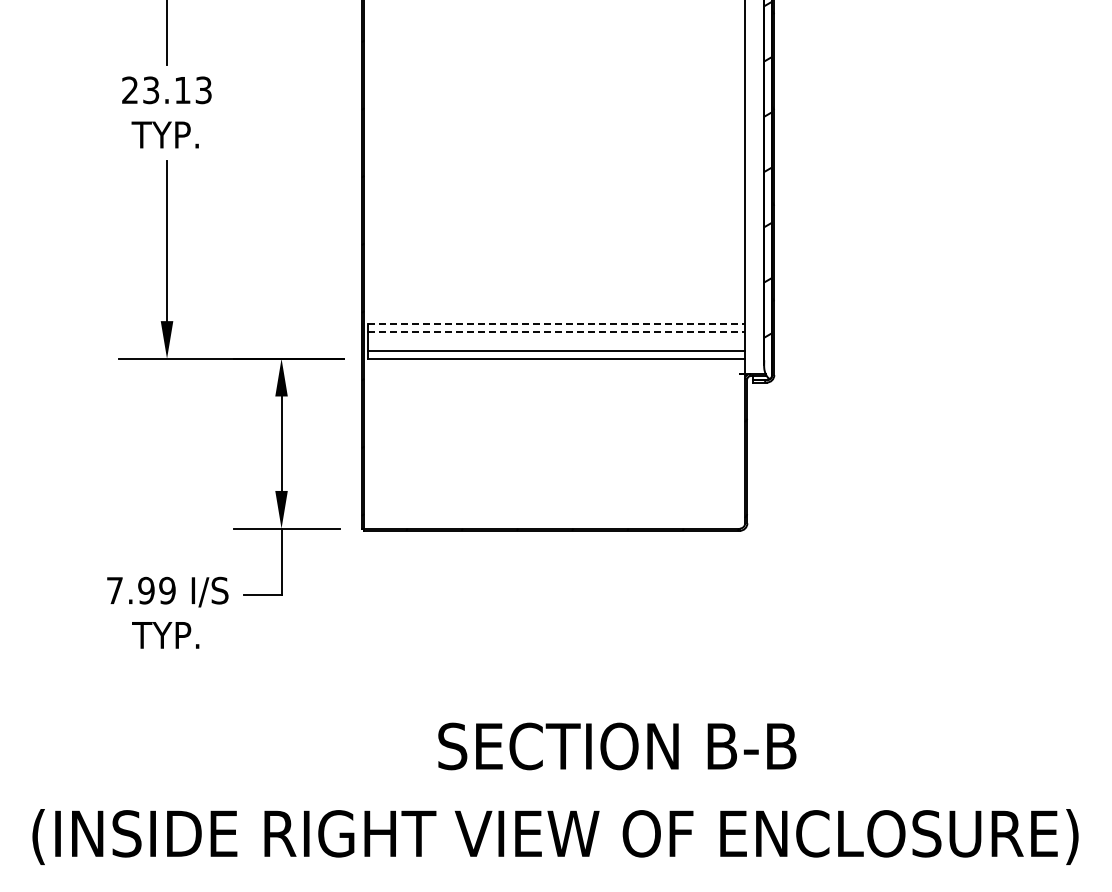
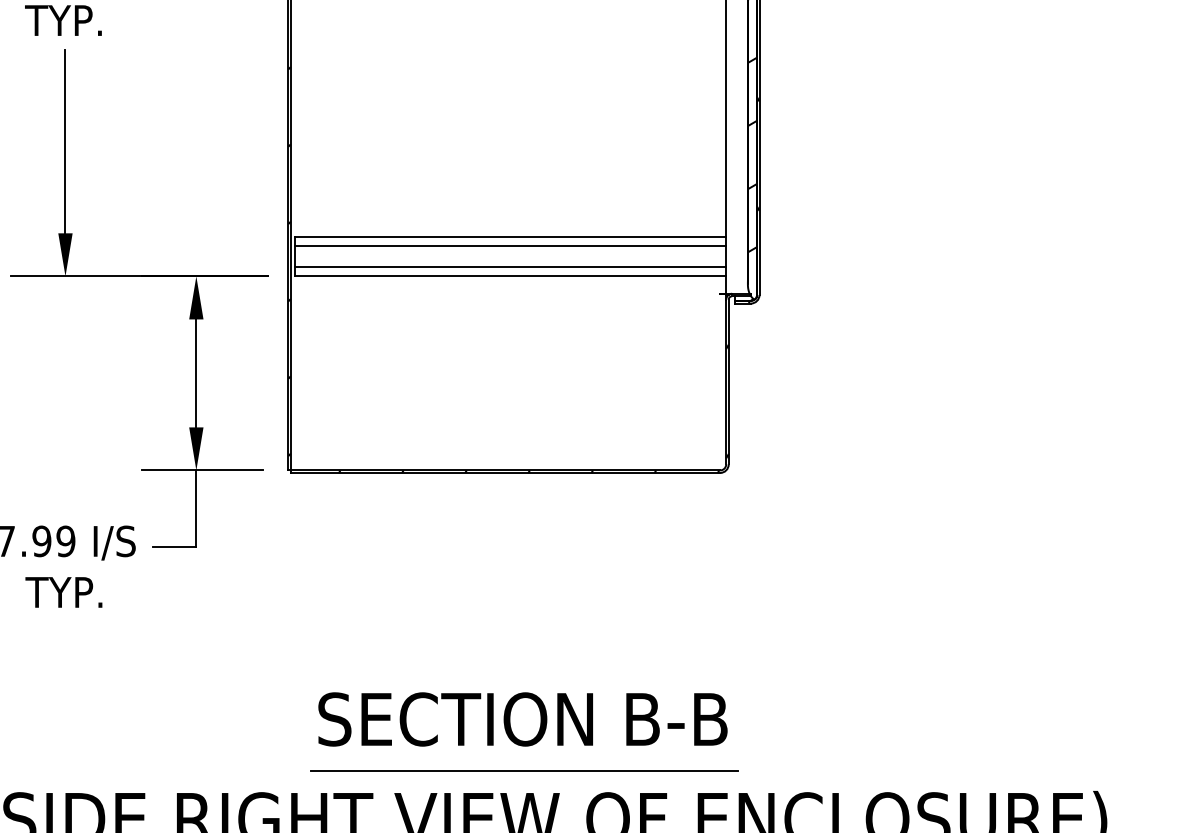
line: (556, 324) -> (510, 237), dashed -> solid
line: (556, 332) -> (510, 246), dashed -> solid
text: (617, 746) -> (523, 719), moved
line: (568, 791) -> (524, 770), added

